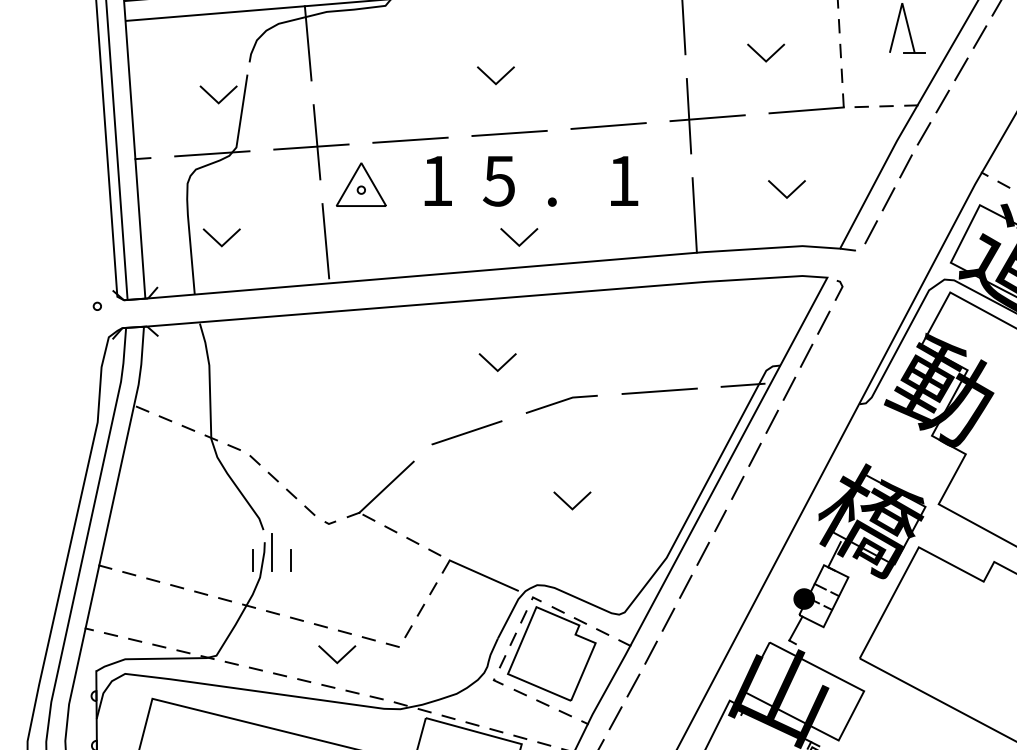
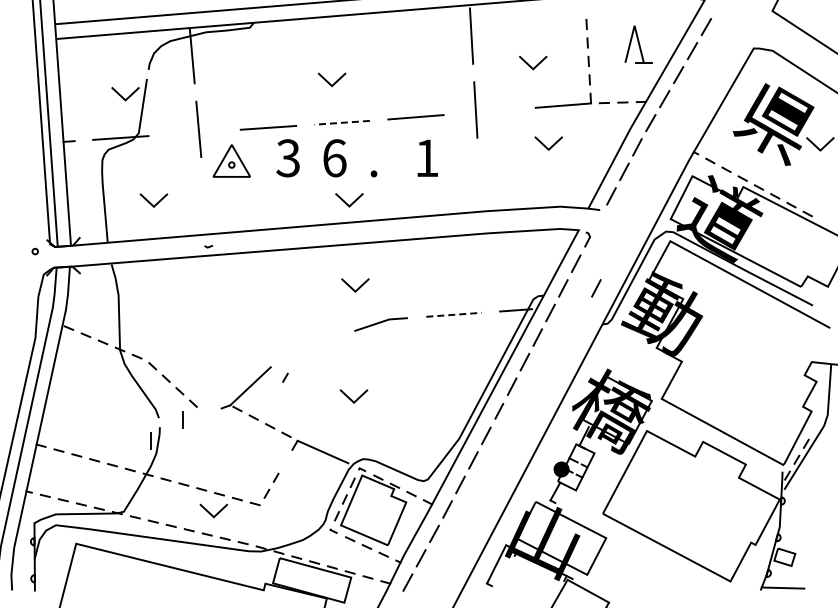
line: (707, 118) -> (489, 111), removed
line: (509, 133) -> (342, 122), solid -> dashed
line: (311, 146) -> (194, 132), removed
text: (436, 181) -> (287, 158), 1 -> 3
text: (499, 181) -> (334, 158), 5 -> 6
line: (782, 192) -> (545, 145), moved
line: (693, 214) -> (479, 183), removed
line: (217, 240) -> (150, 202), moved
line: (324, 240) -> (204, 202), removed
line: (851, 355) -> (596, 288), added
line: (493, 365) -> (352, 287), moved
line: (659, 390) -> (453, 314), solid -> dashed
line: (467, 432) -> (310, 345), removed
line: (570, 505) -> (352, 399), moved
line: (330, 522) -> (208, 246), moved
line: (272, 552) -> (165, 434), removed
line: (289, 560) -> (182, 419), moved
line: (433, 588) -> (285, 377), moved

